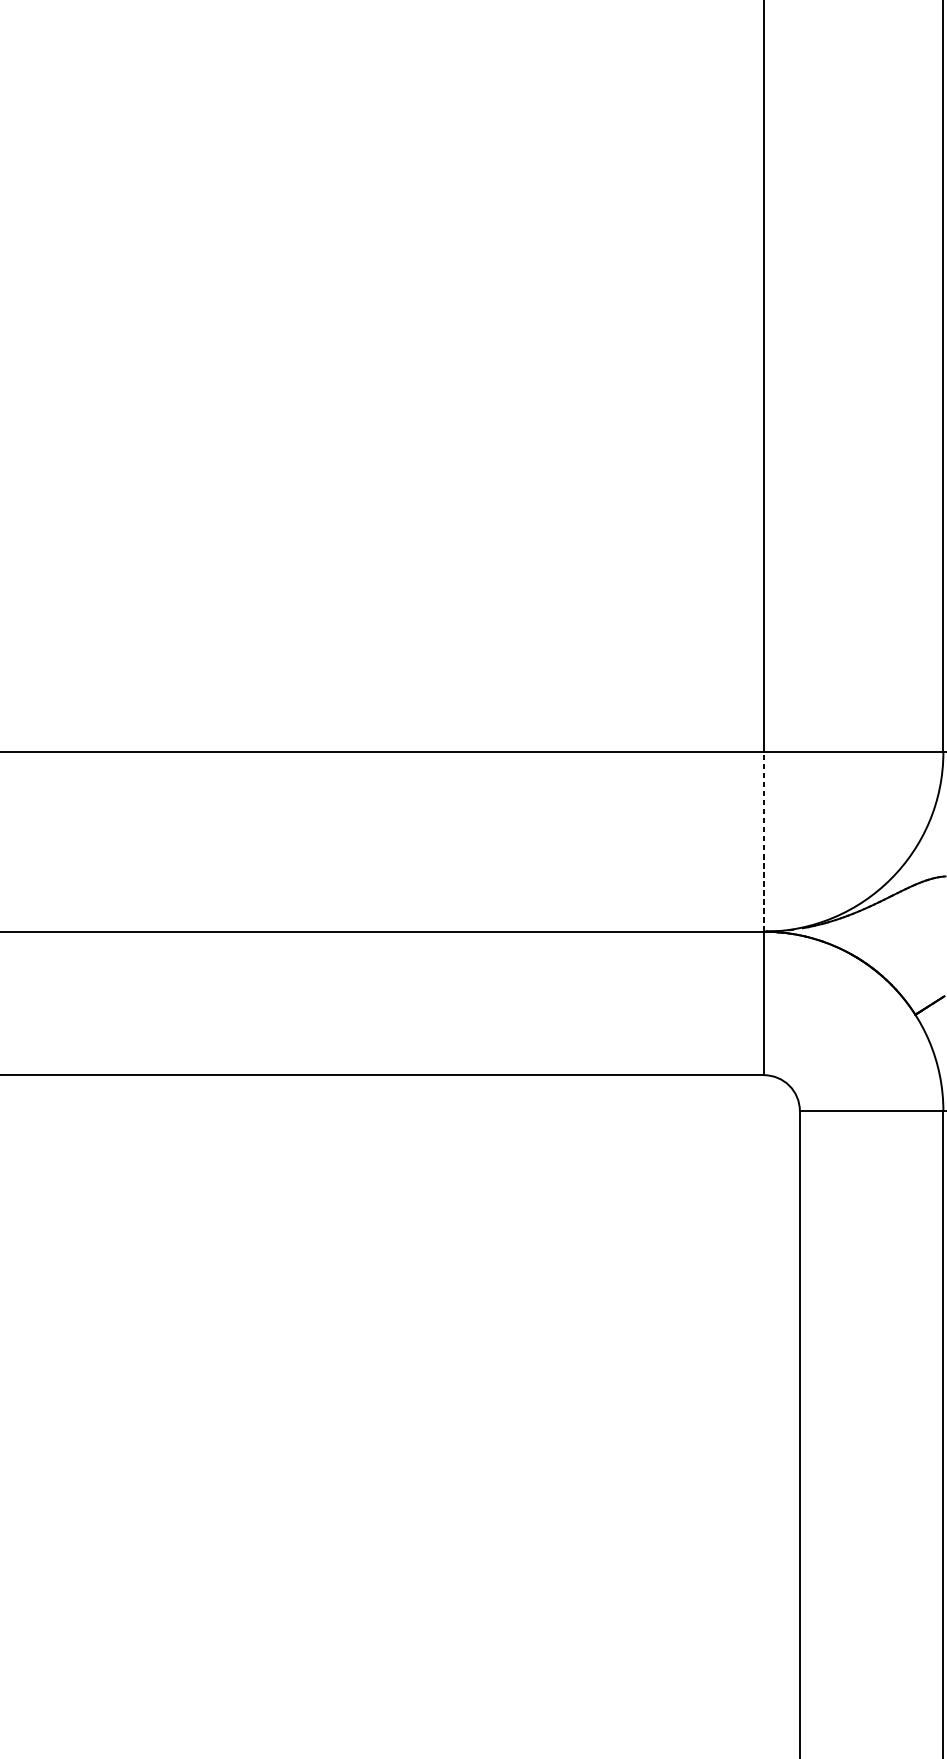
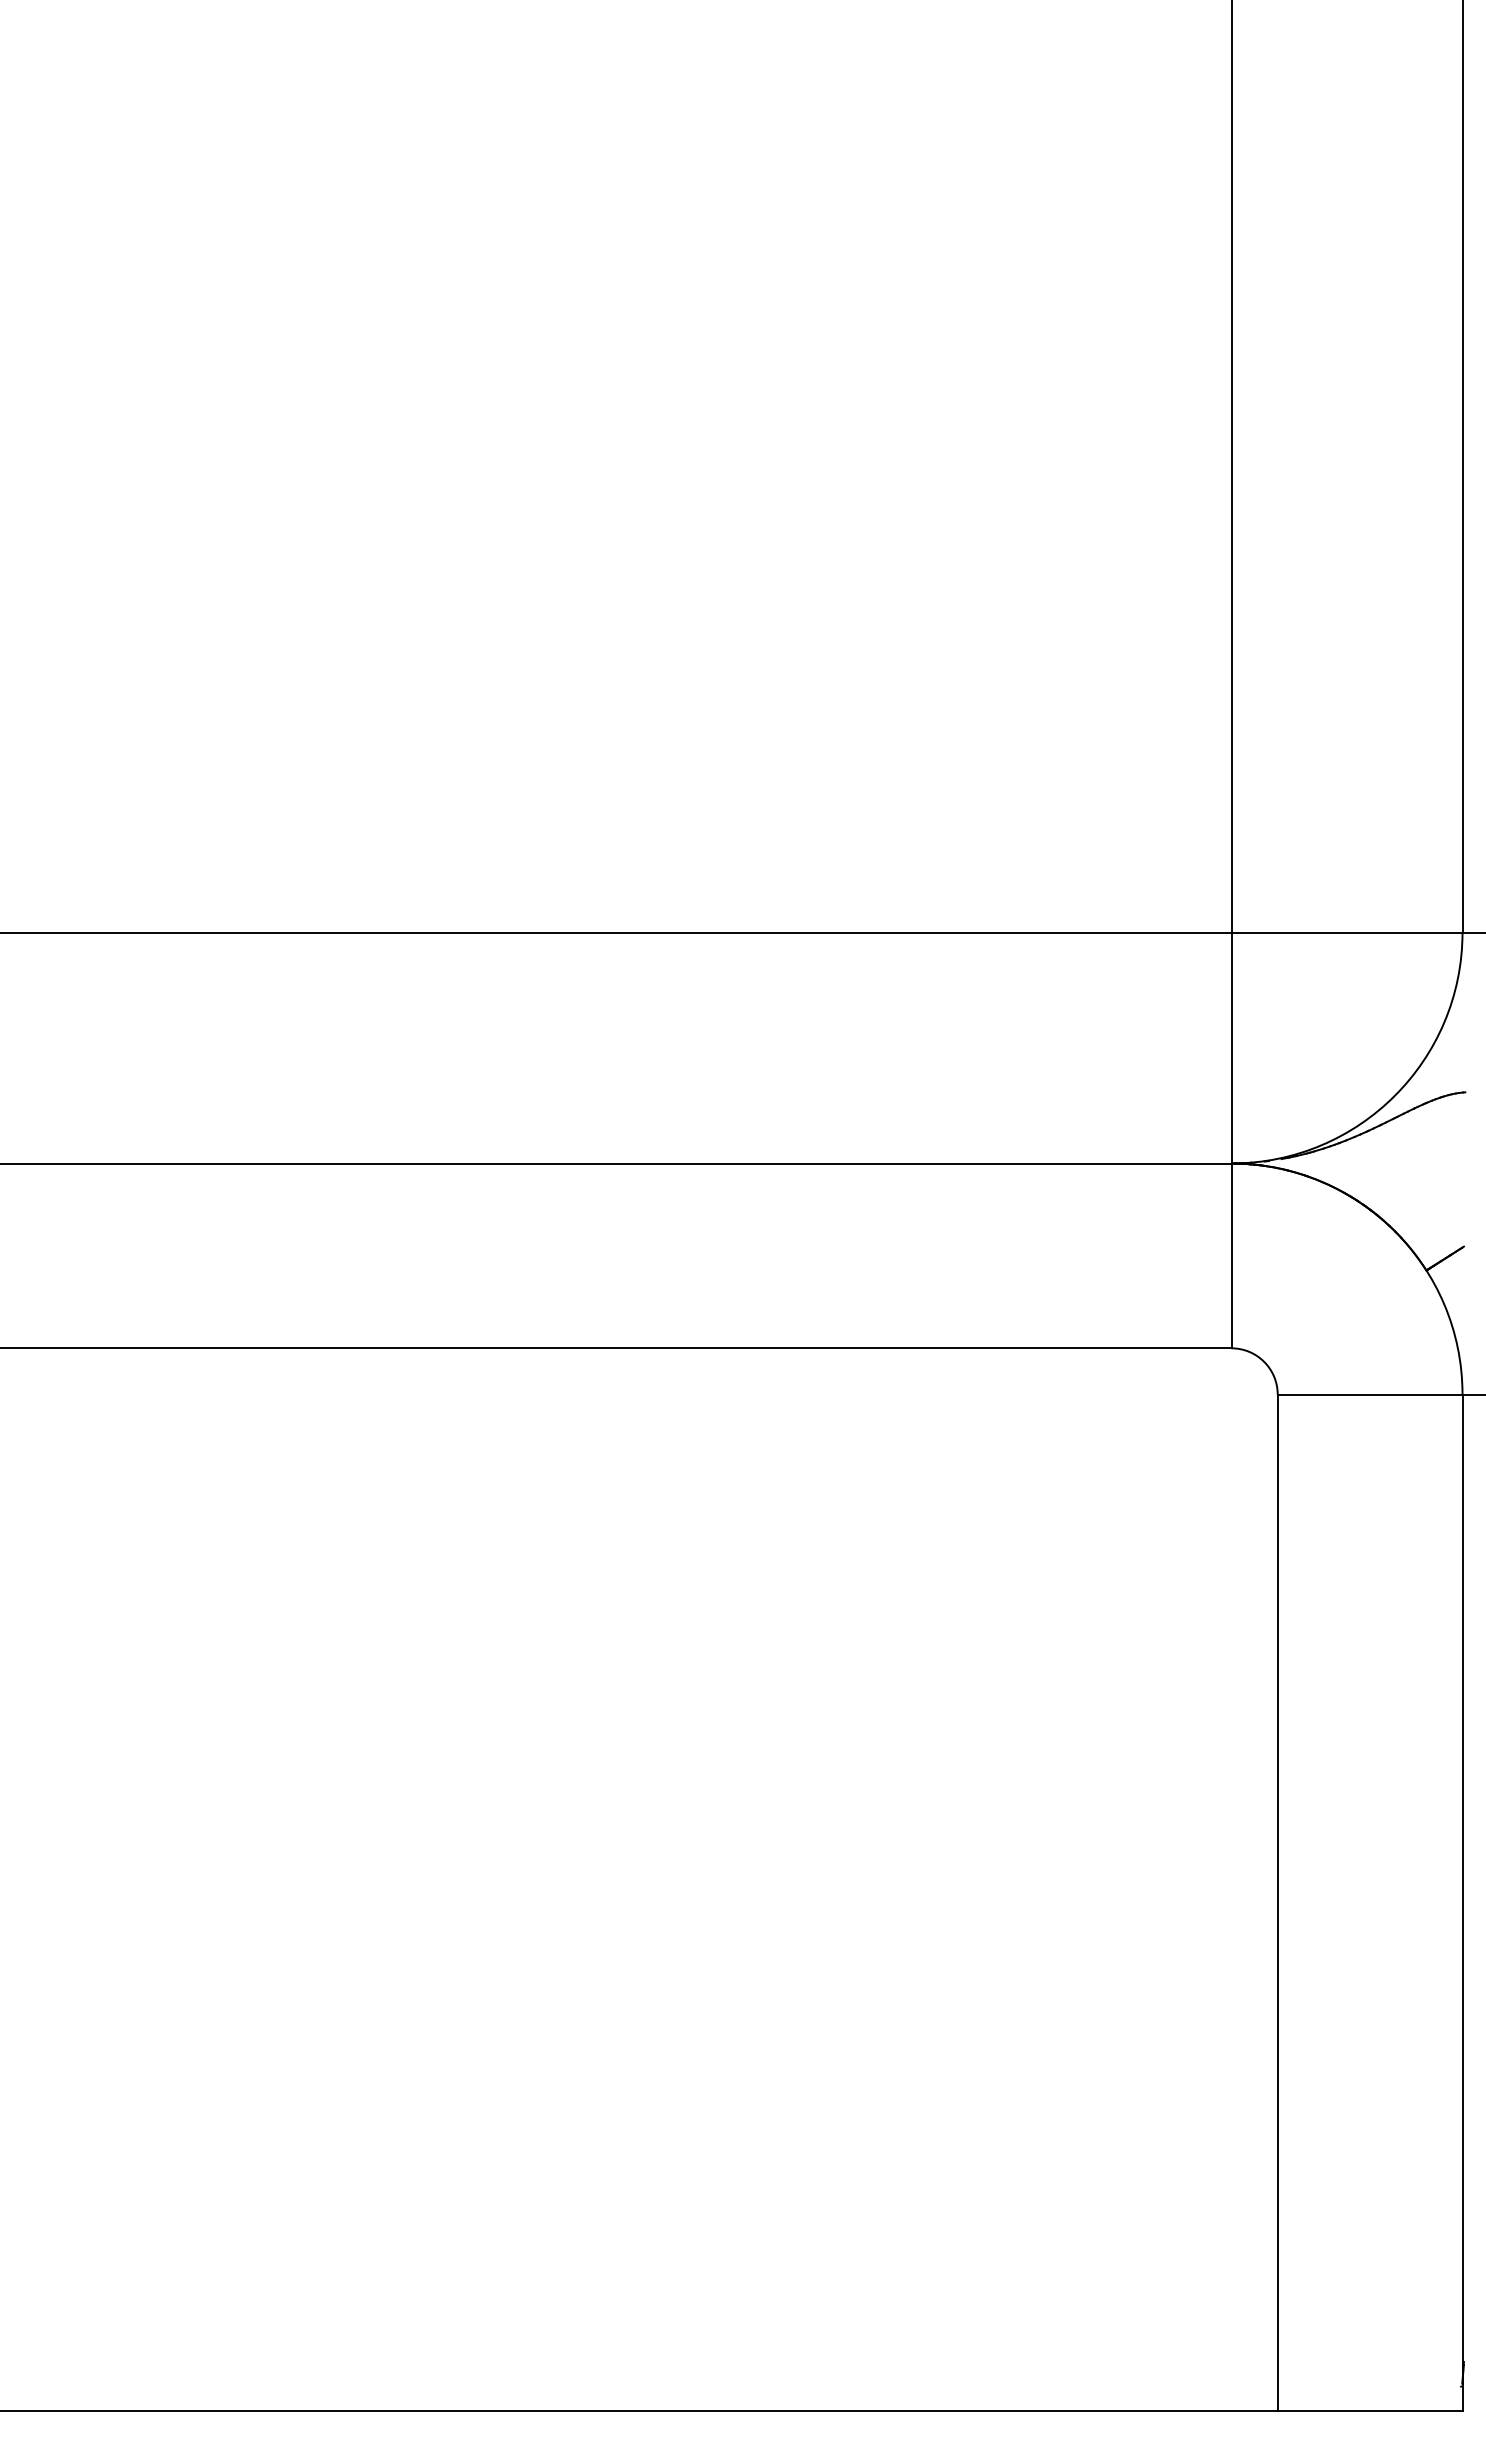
line: (764, 842) -> (1231, 1048), dashed -> solid

